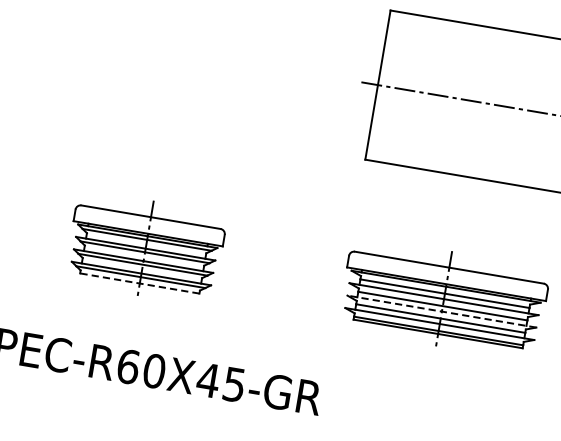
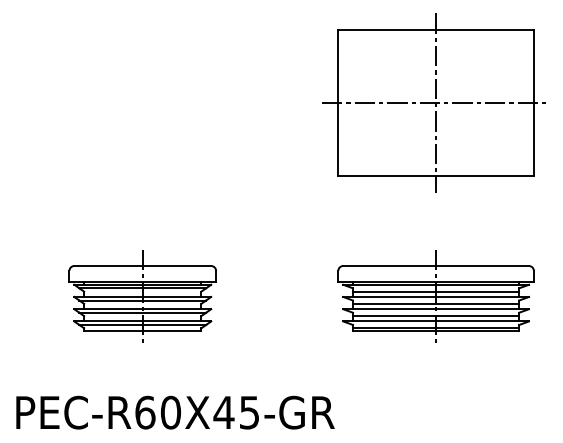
line: (477, 101) -> (436, 102), added
line: (139, 283) -> (142, 331), dashed -> solid
line: (442, 311) -> (436, 309), dashed -> solid

